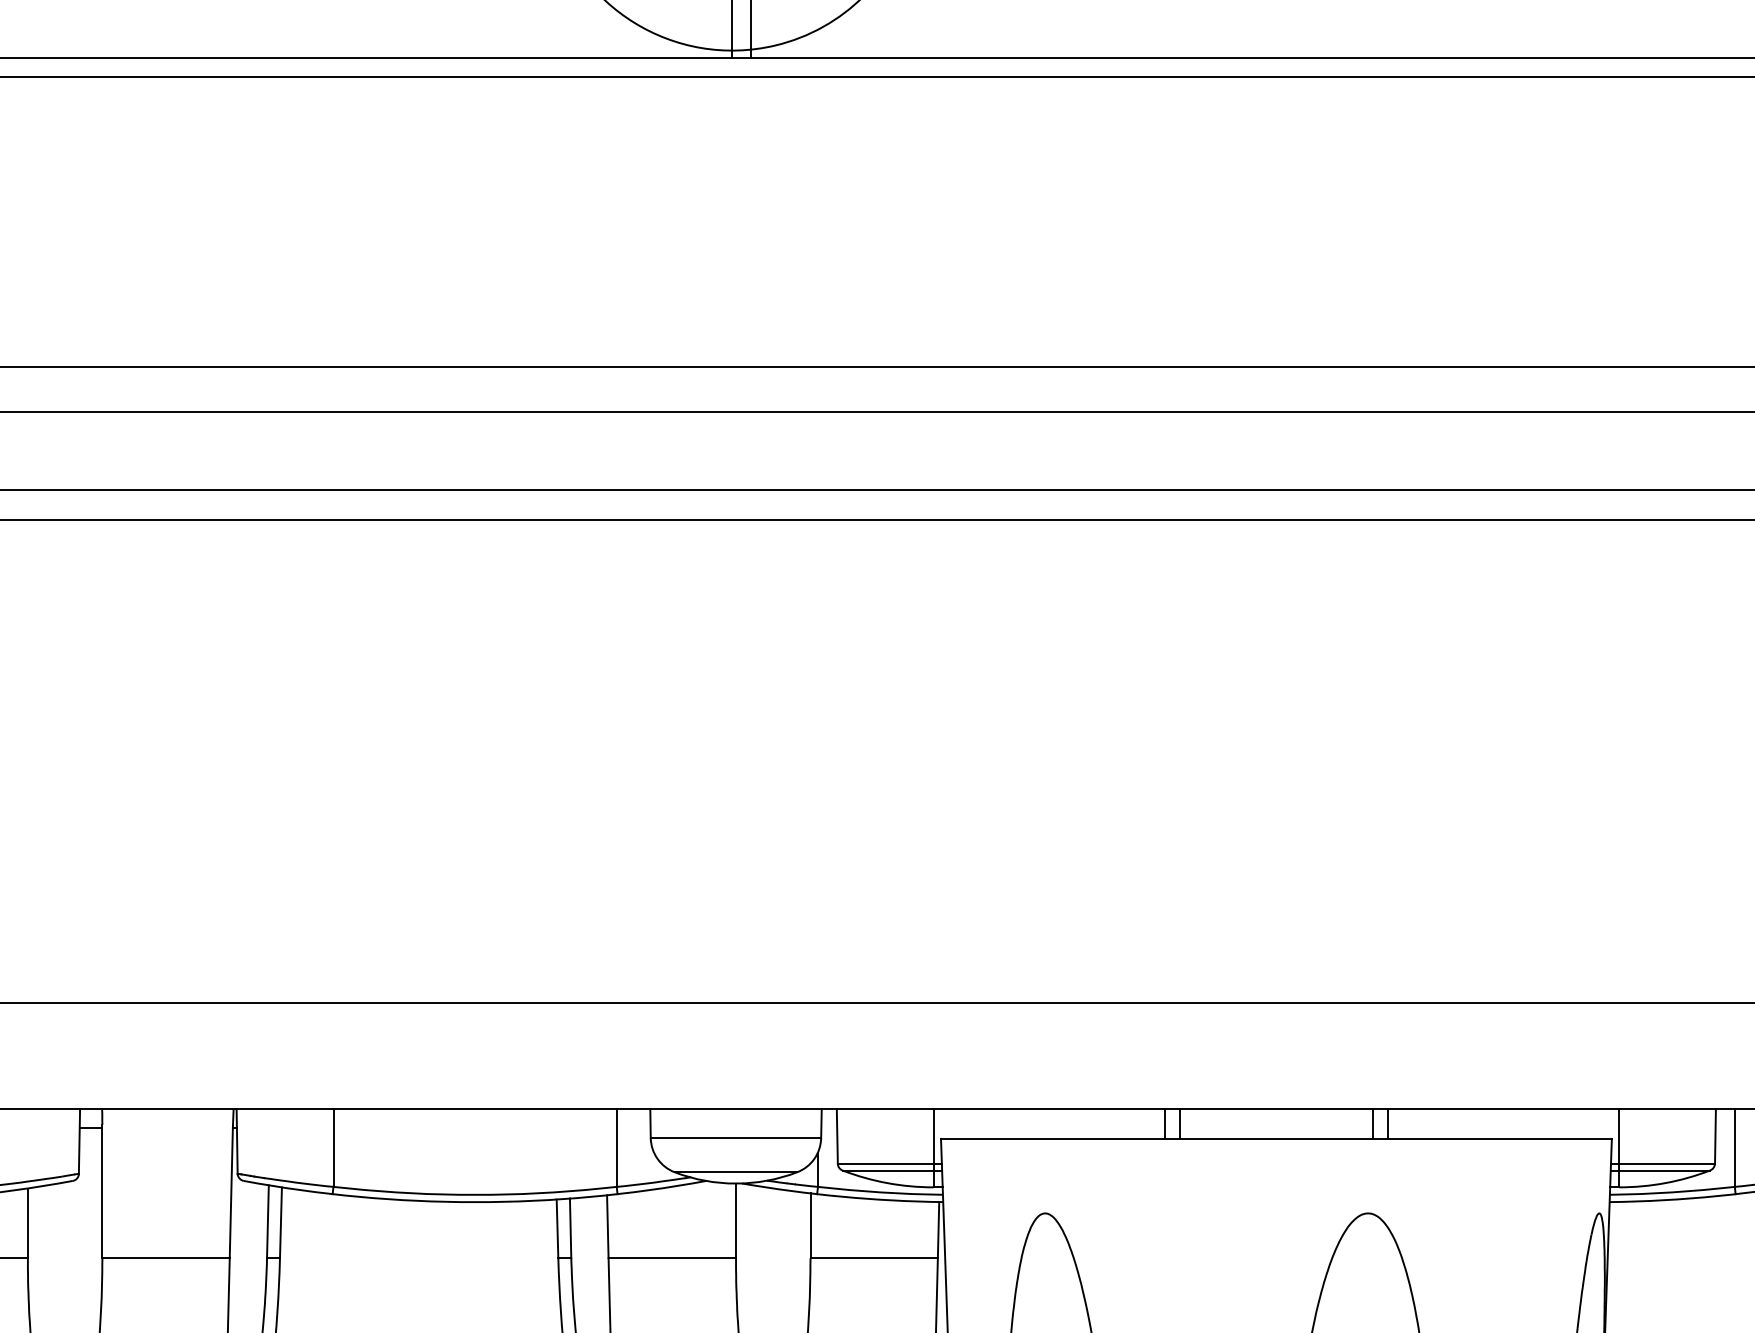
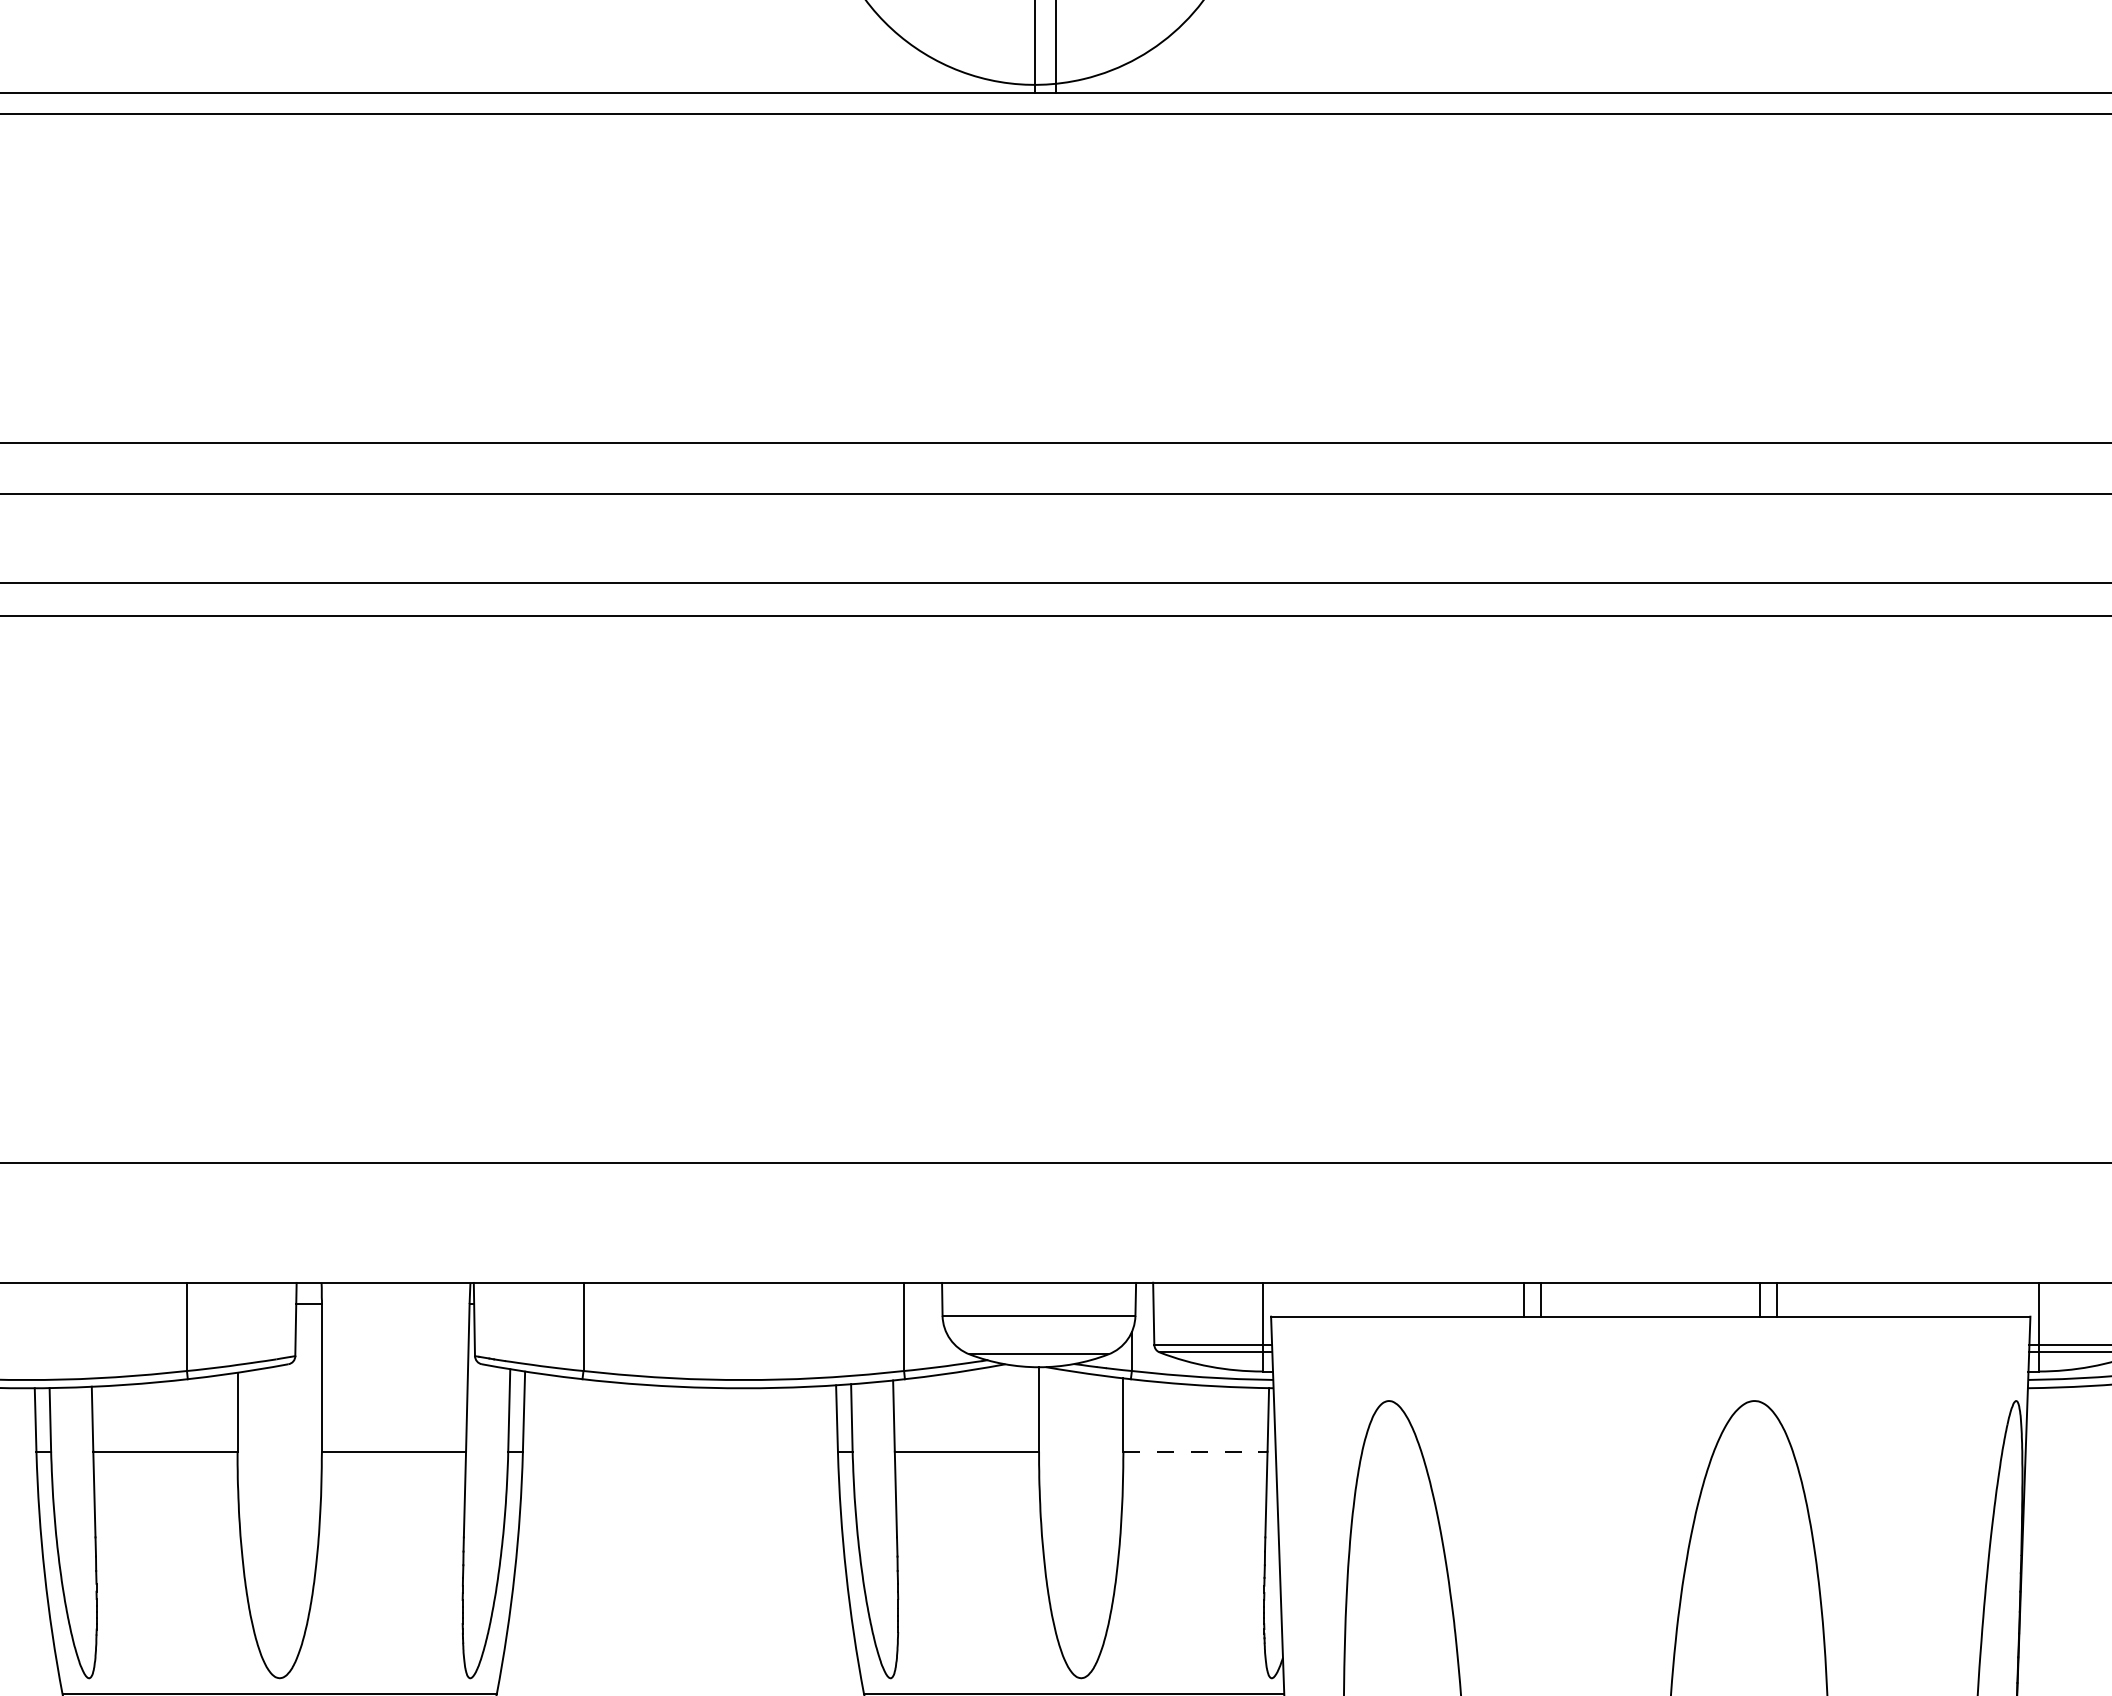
line: (875, 1258) -> (1196, 1451), solid -> dashed

